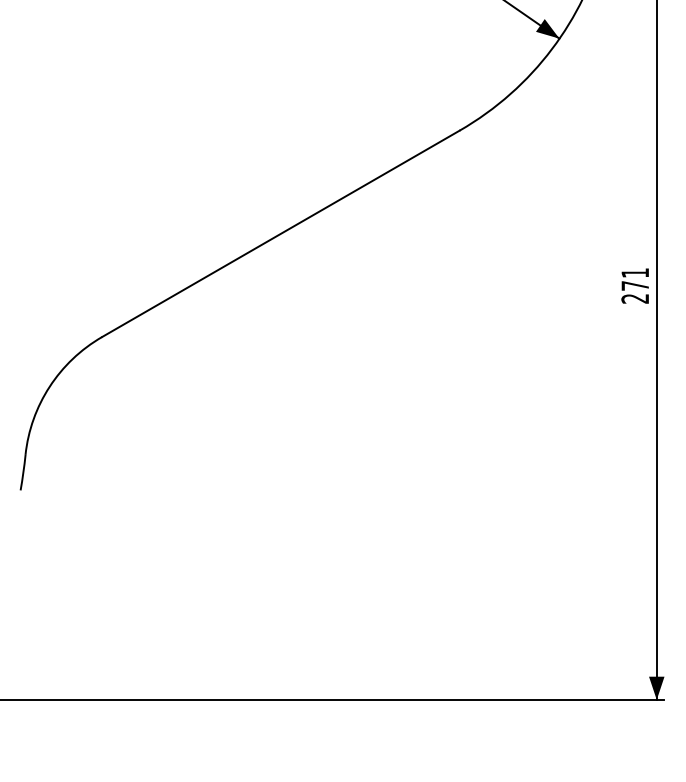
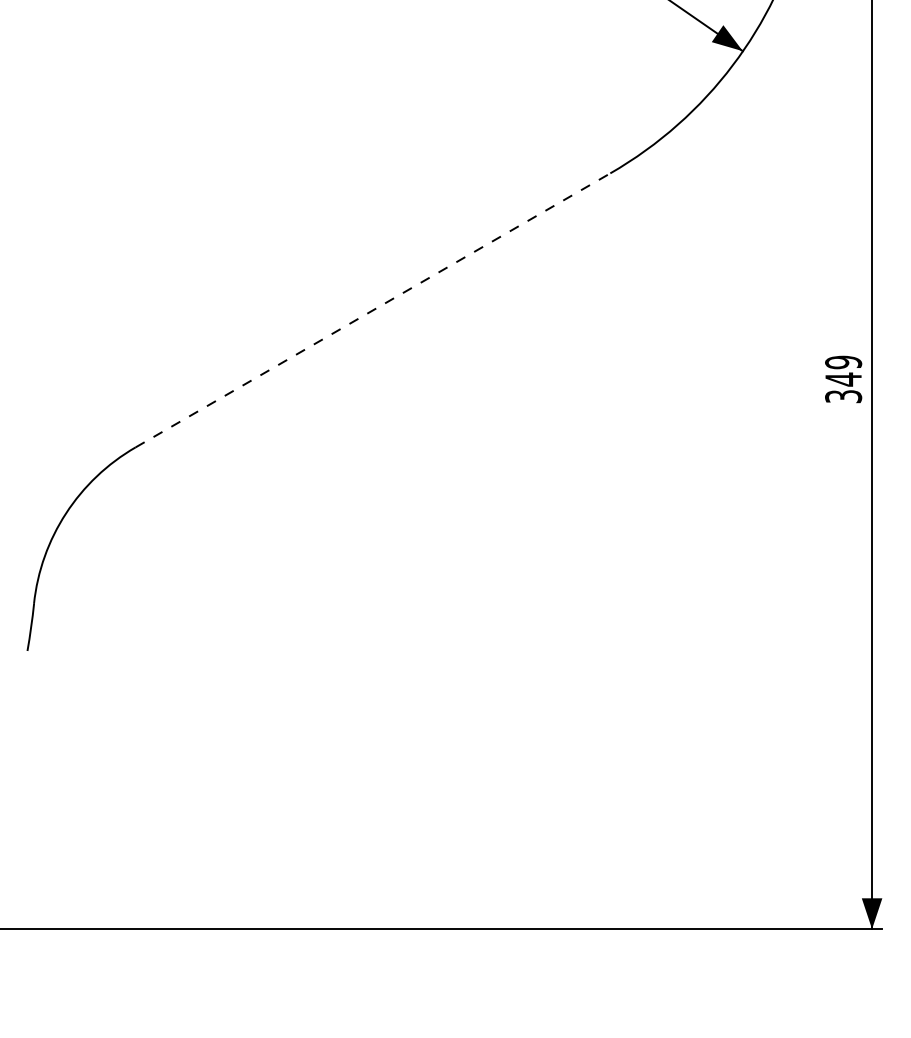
line: (281, 233) -> (373, 310), solid -> dashed
text: (635, 285) -> (843, 379), 271 -> 349

